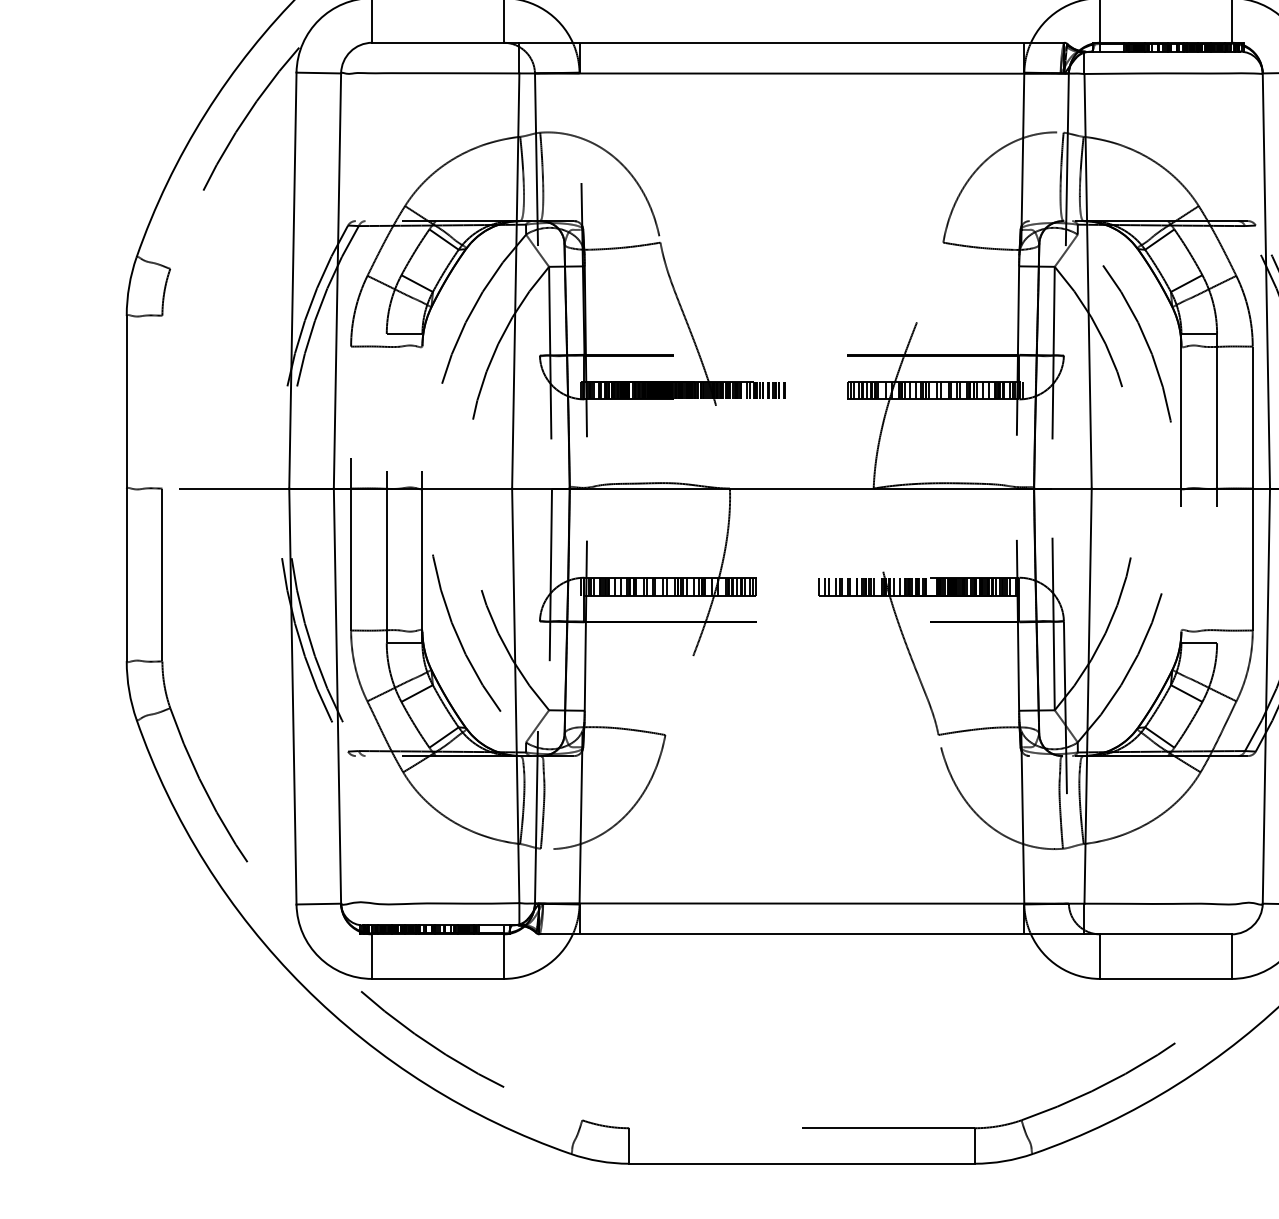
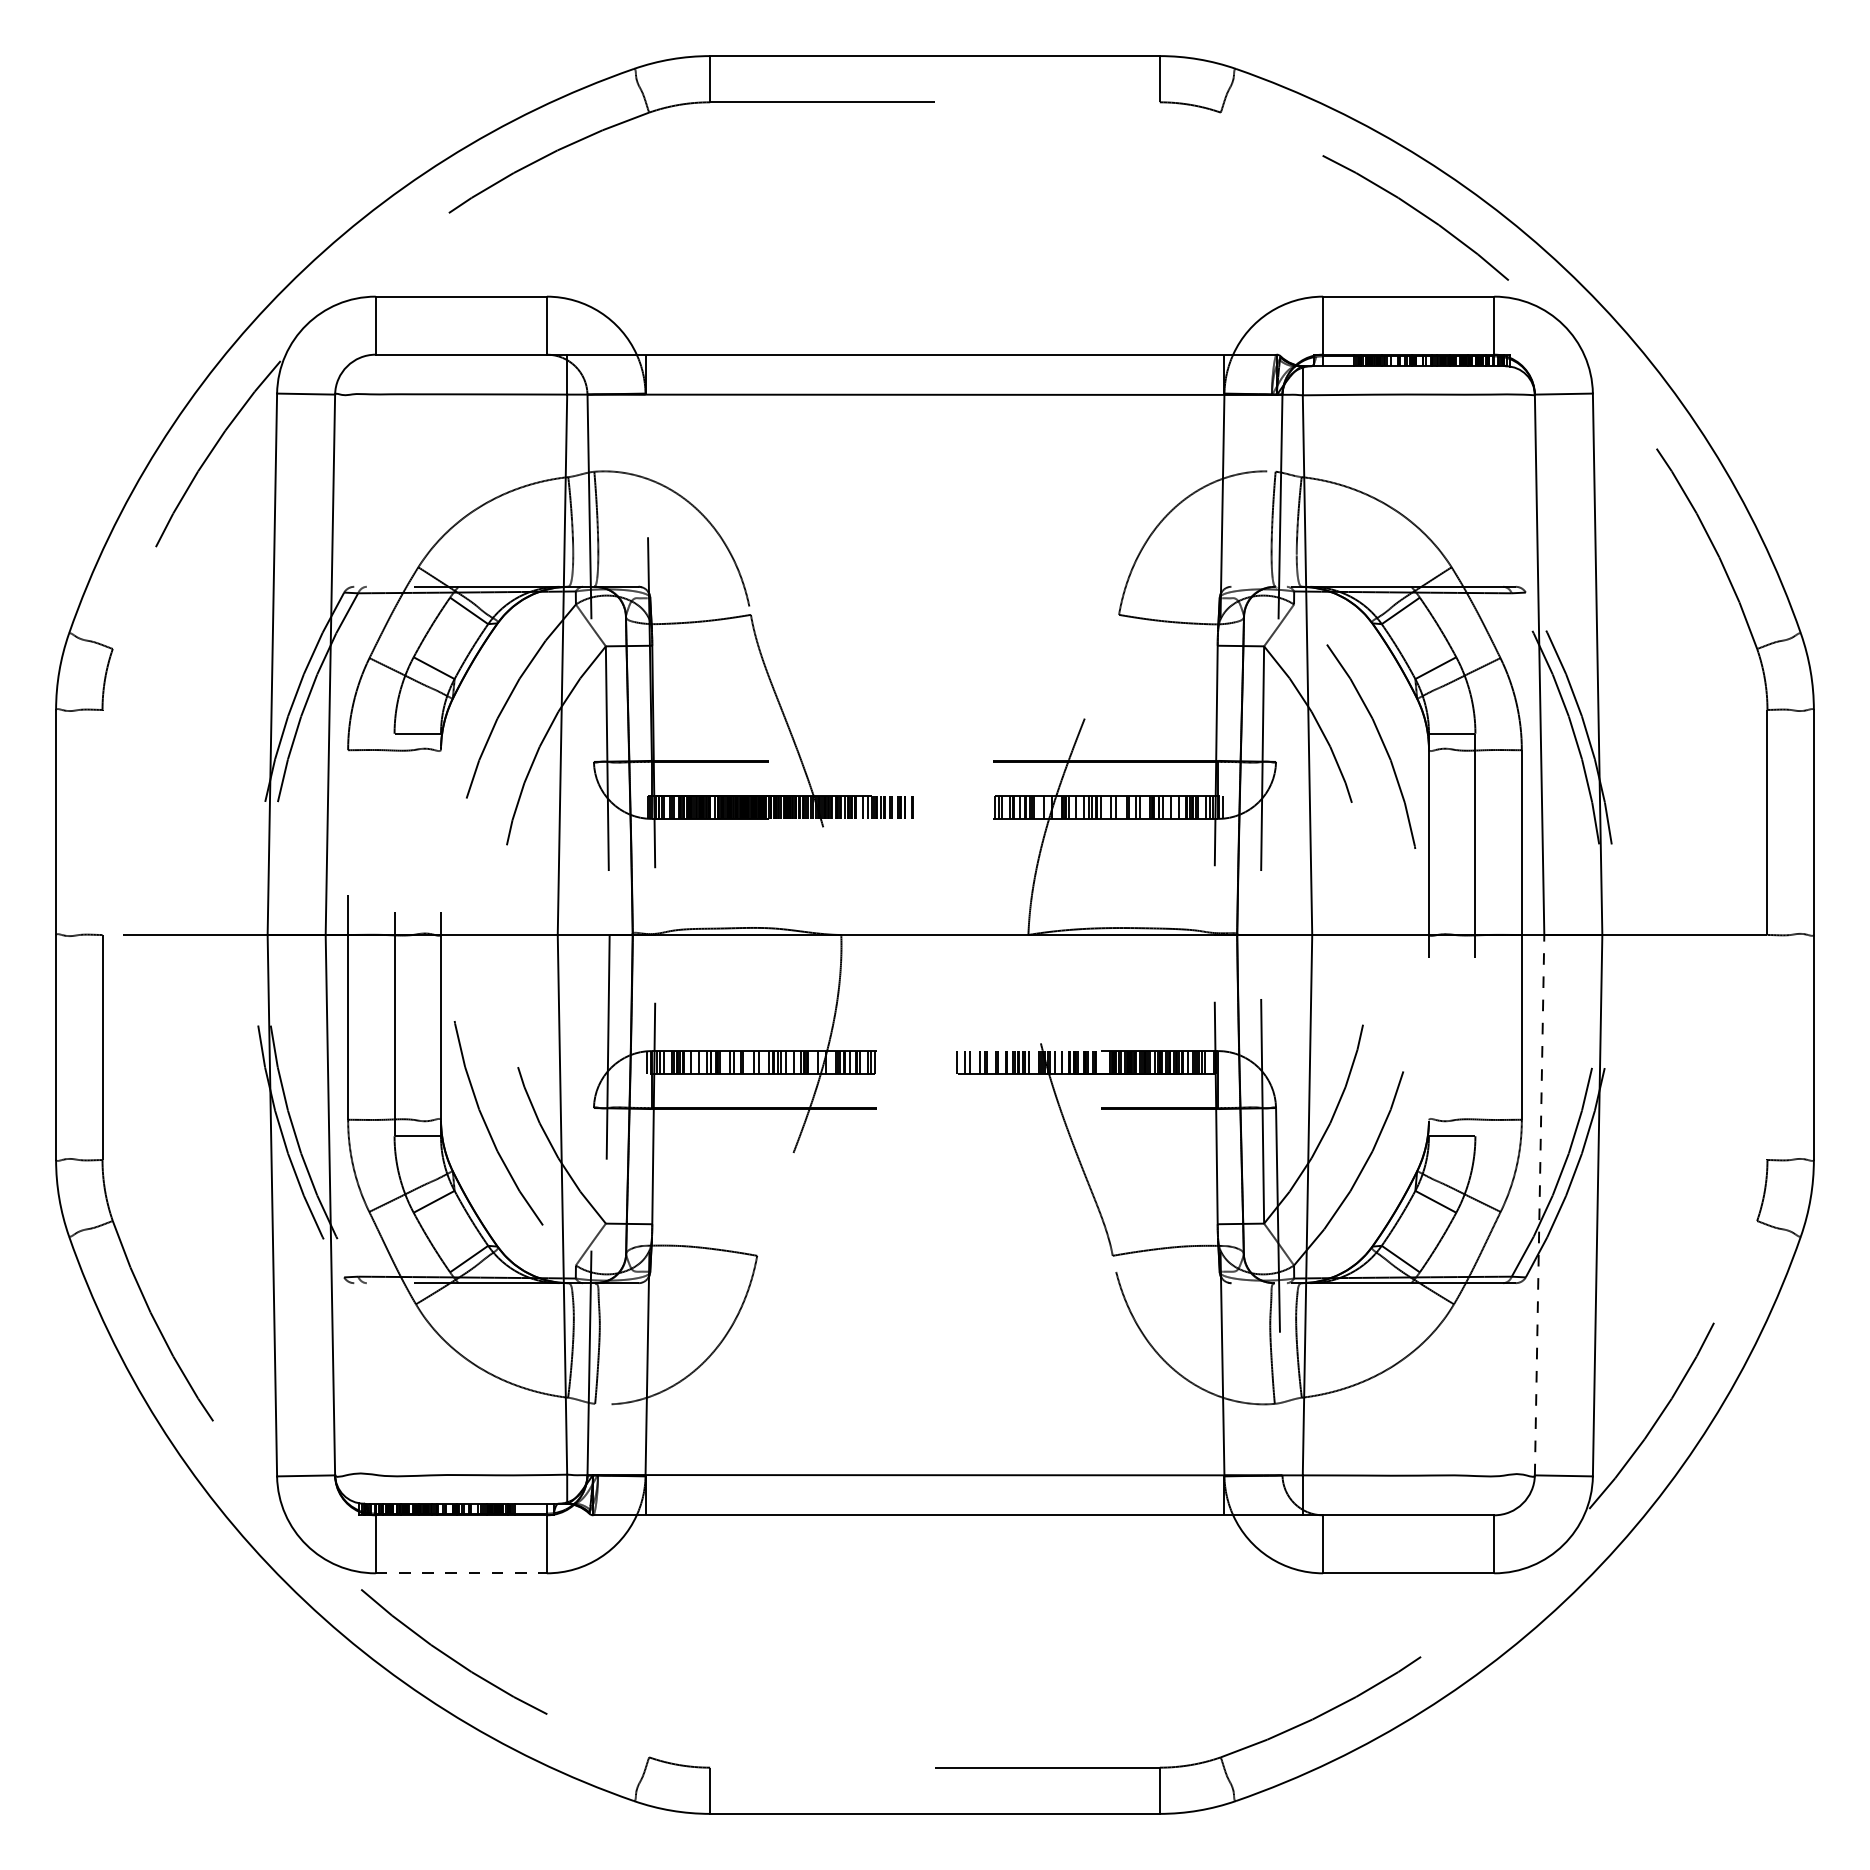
line: (1266, 695) -> (1539, 1204), solid -> dashed
line: (438, 979) -> (461, 1573), solid -> dashed

